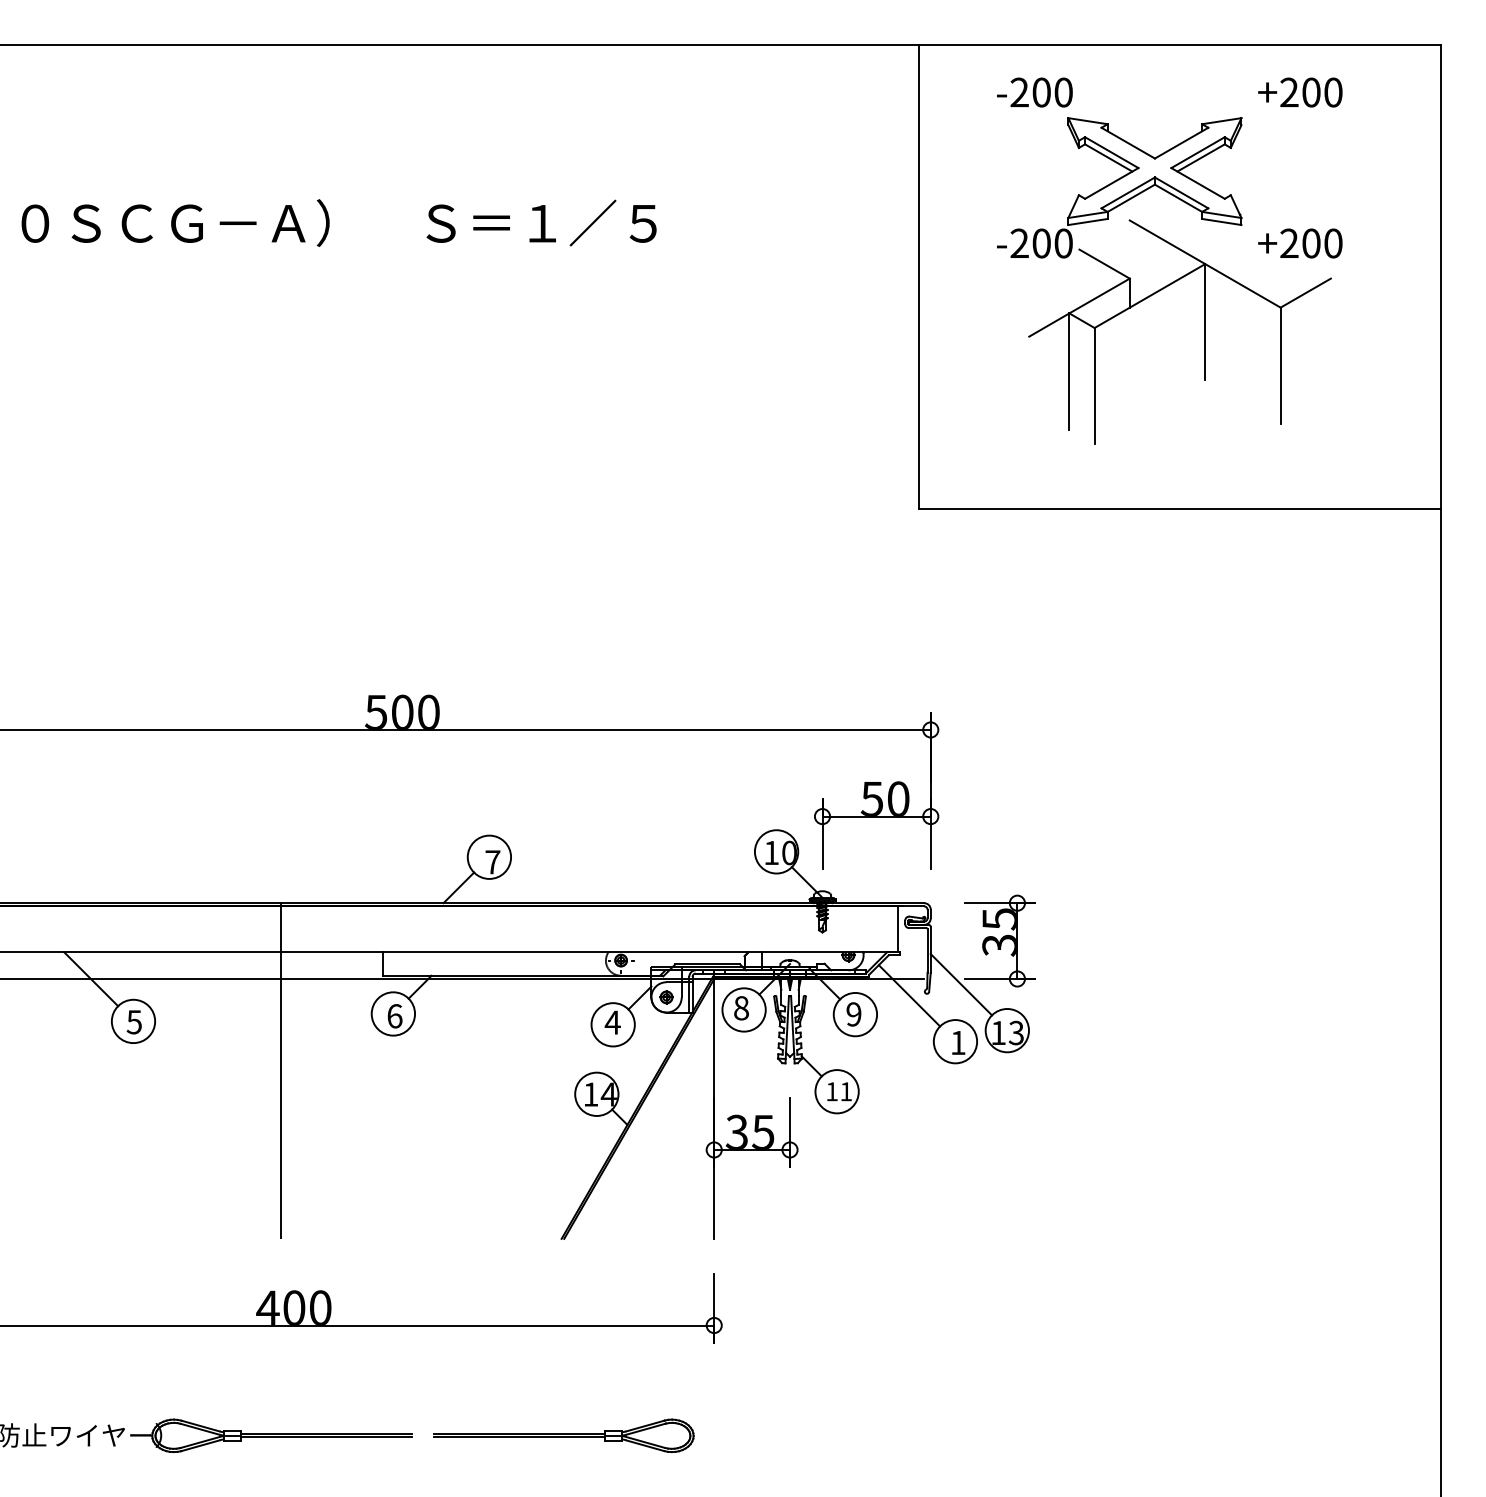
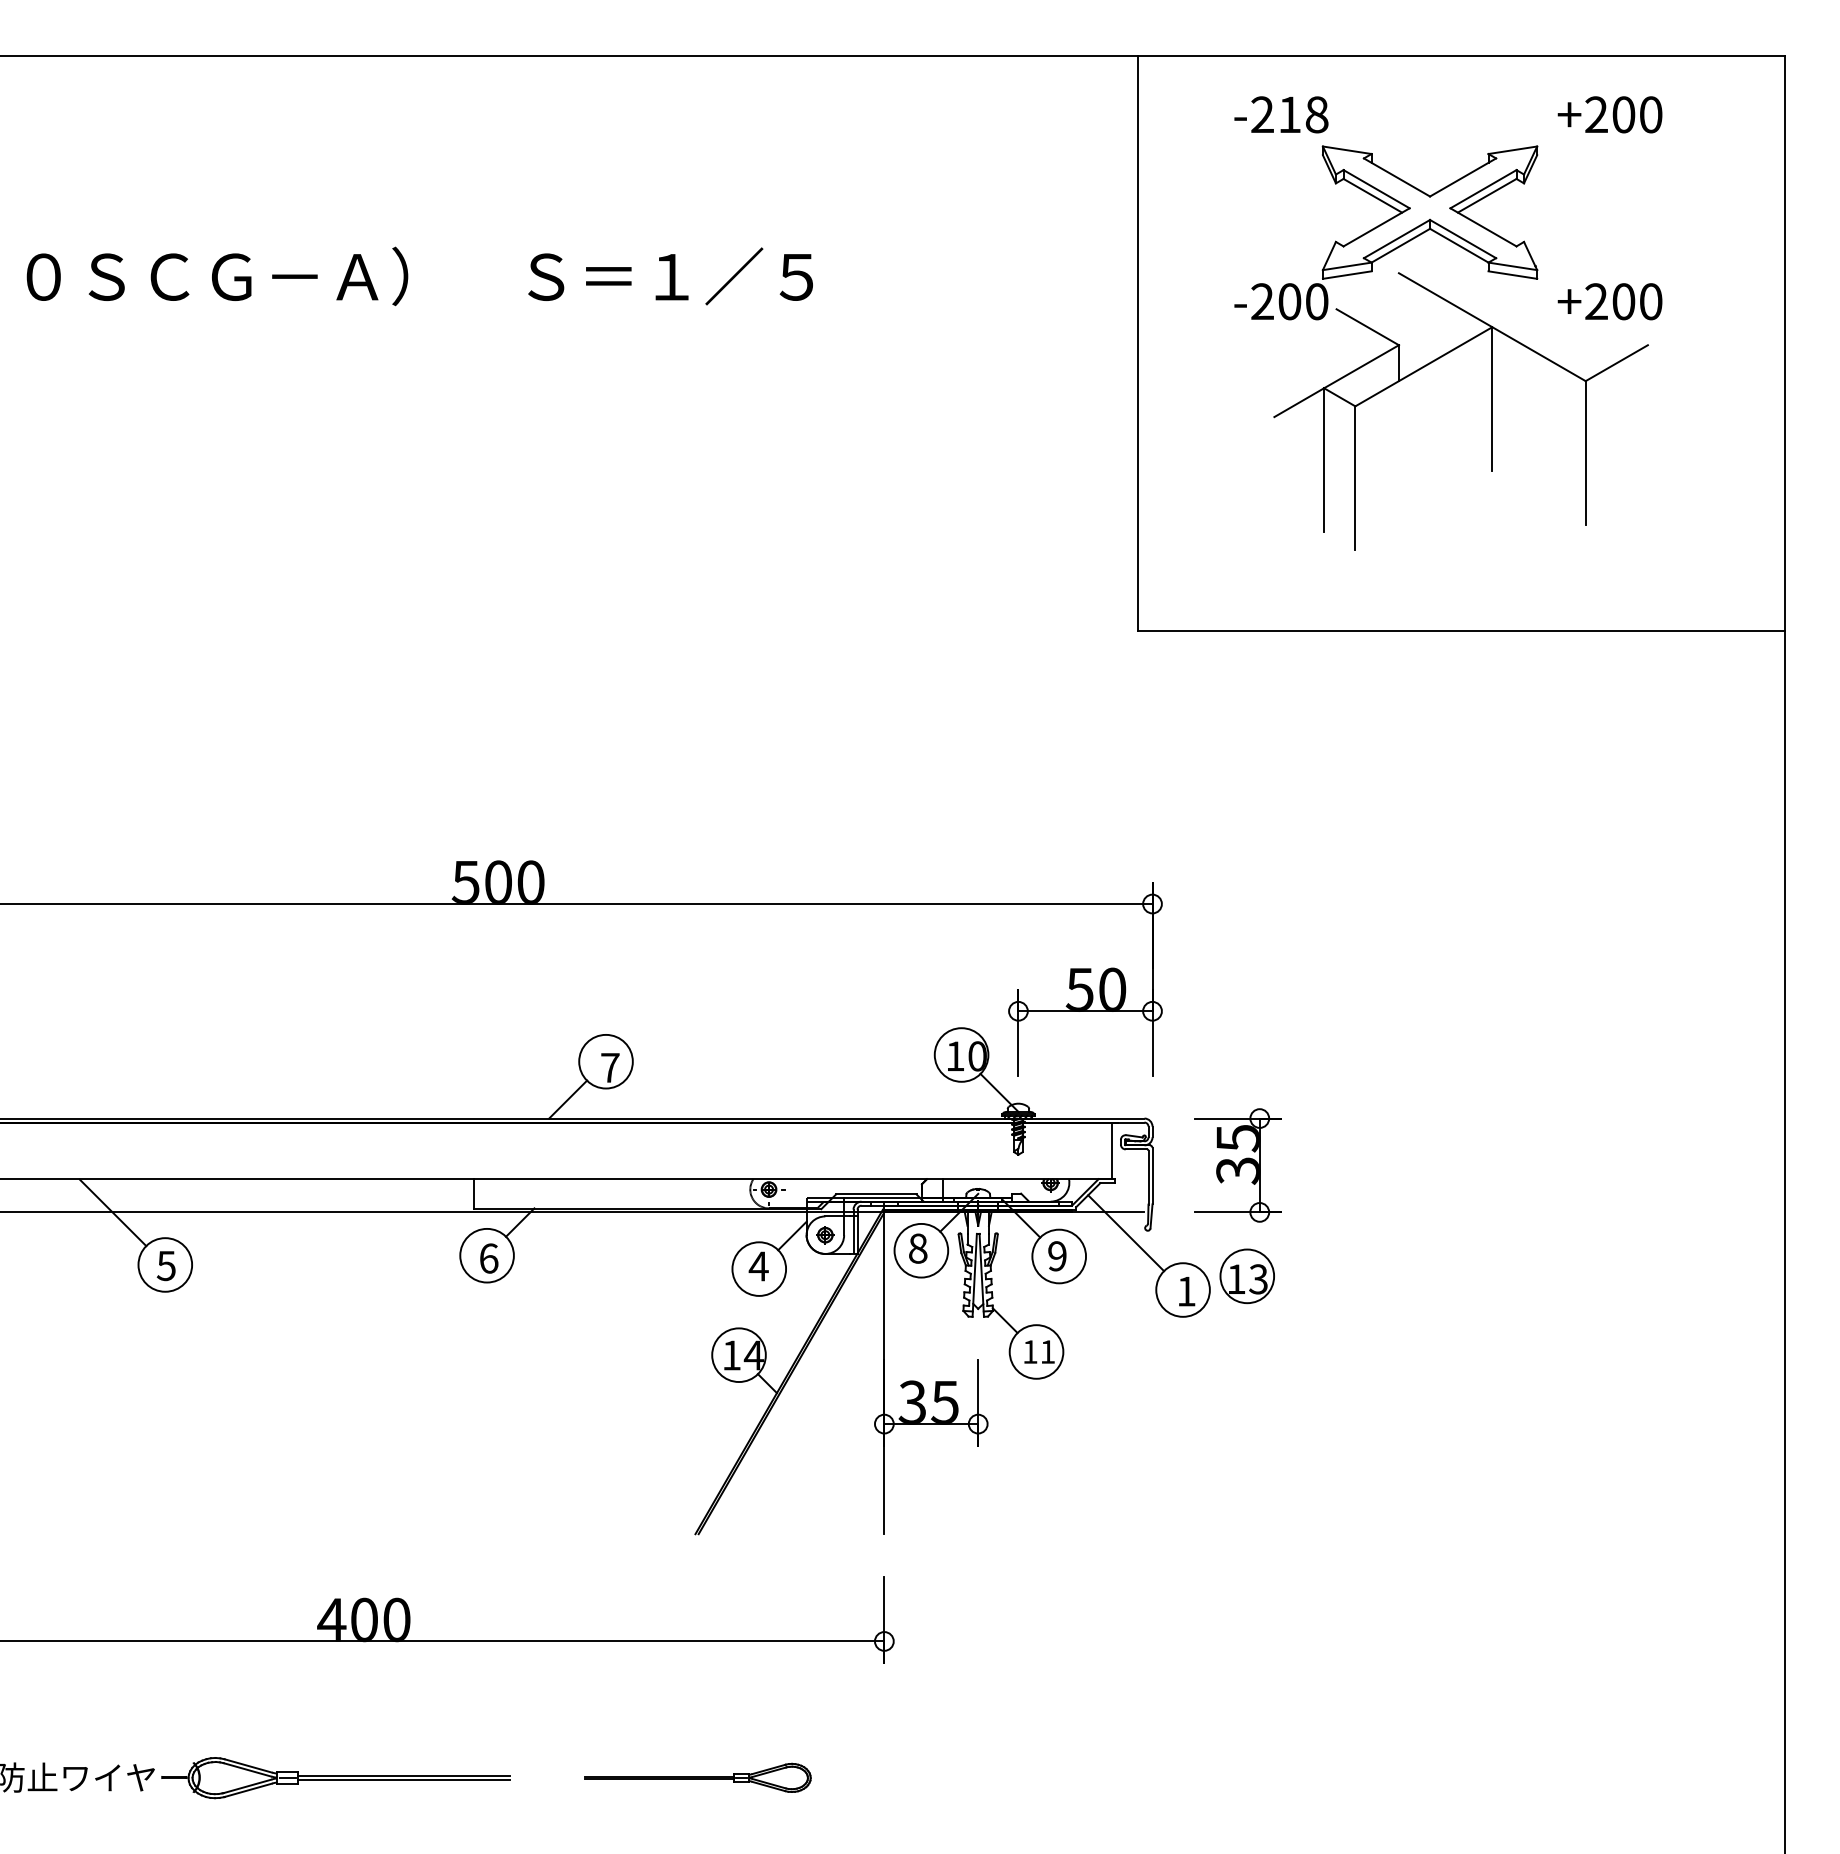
text: (1052, 92) -> (1303, 114), -200 -> -218
line: (961, 984) -> (1190, 1219), removed
line: (281, 1070) -> (348, 1325), removed
part: (563, 1435) -> (697, 1777), size x0.7

